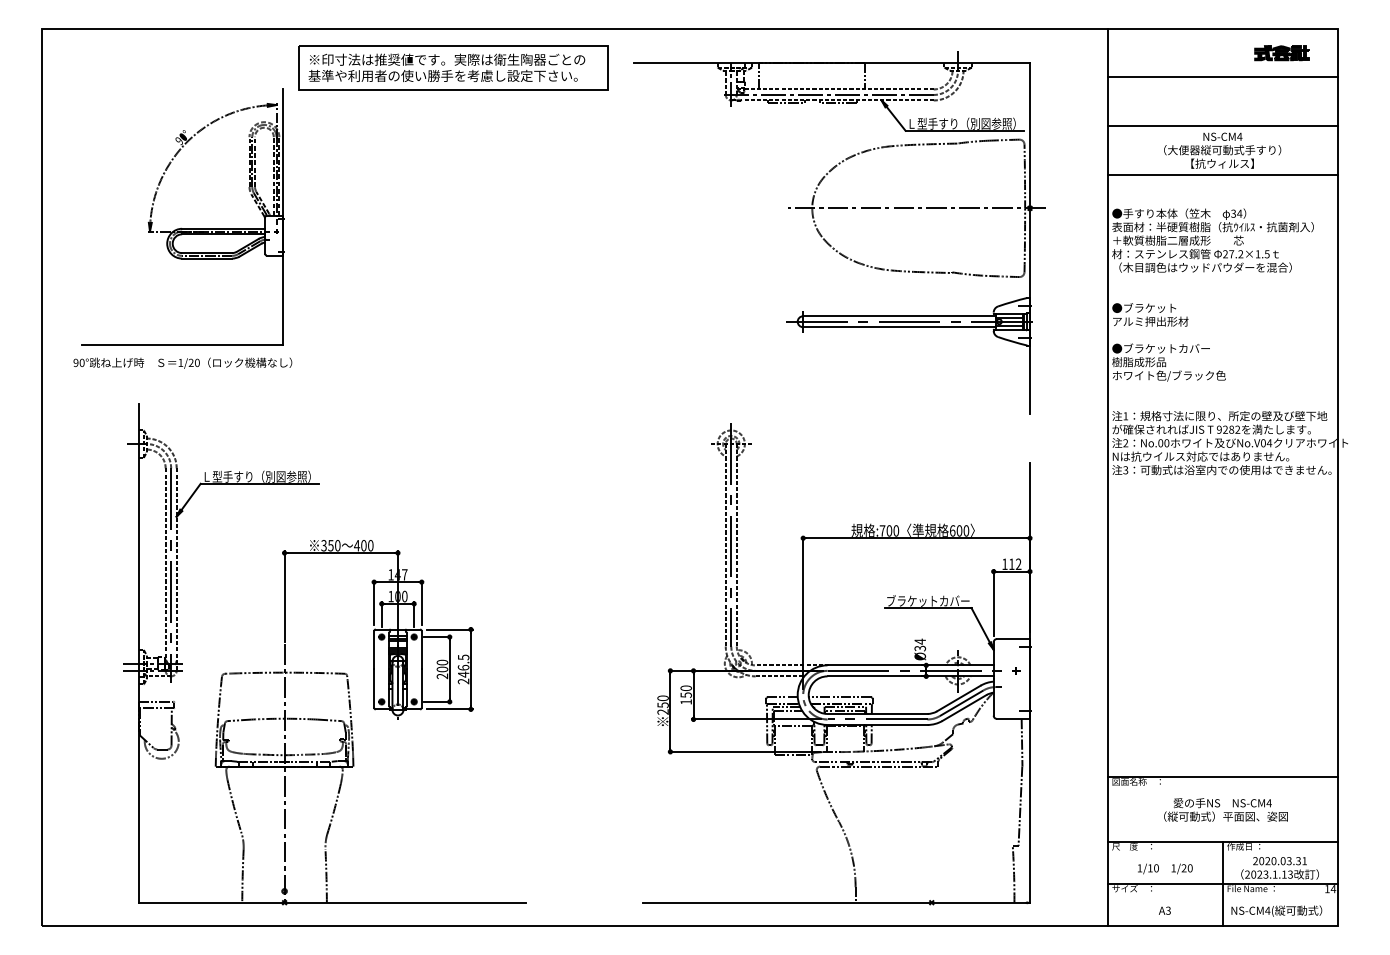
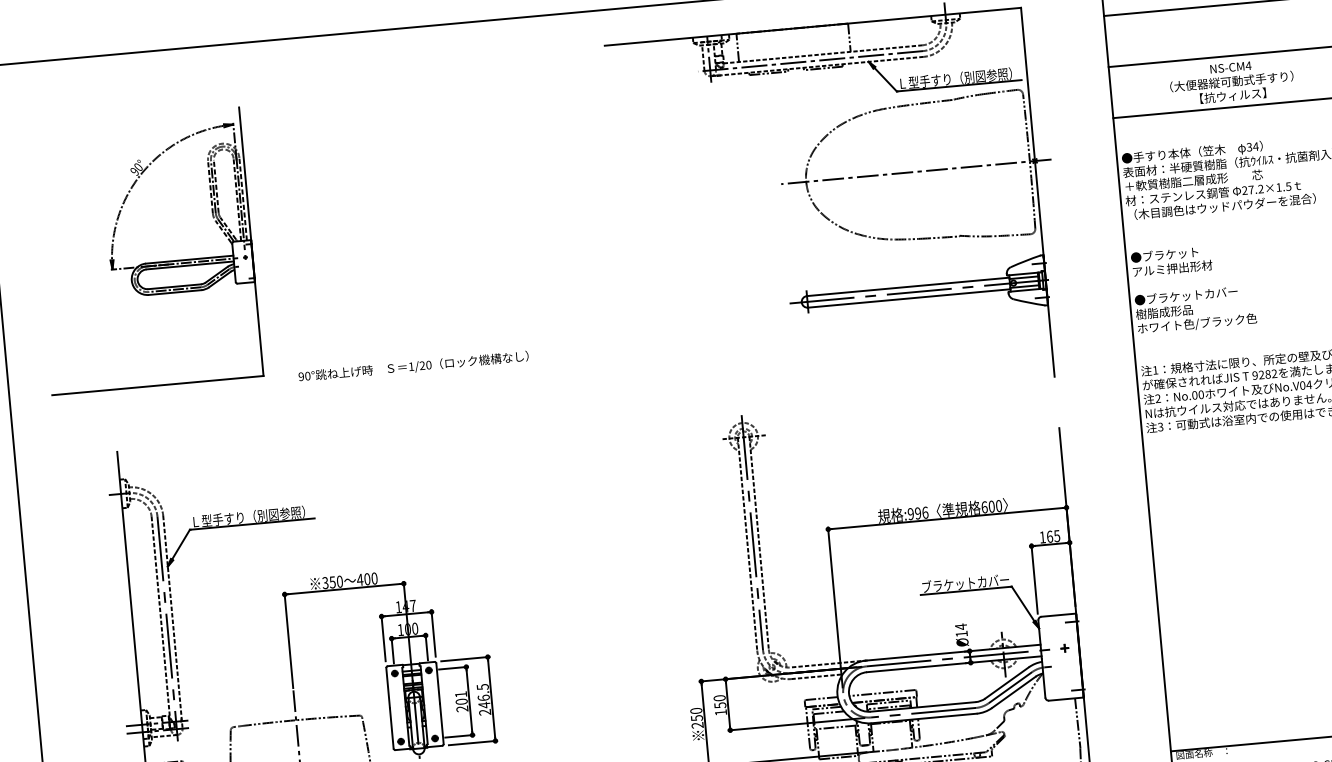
part: (453, 67) -> (415, 68), removed
text: (182, 362) -> (413, 366), moved
text: (889, 530) -> (918, 512), :700 -> :996
text: (1015, 564) -> (1053, 536), 112 -> 165
text: (920, 648) -> (962, 634), Ø34 -> Ø14
text: (442, 662) -> (461, 694), 200 -> 201

